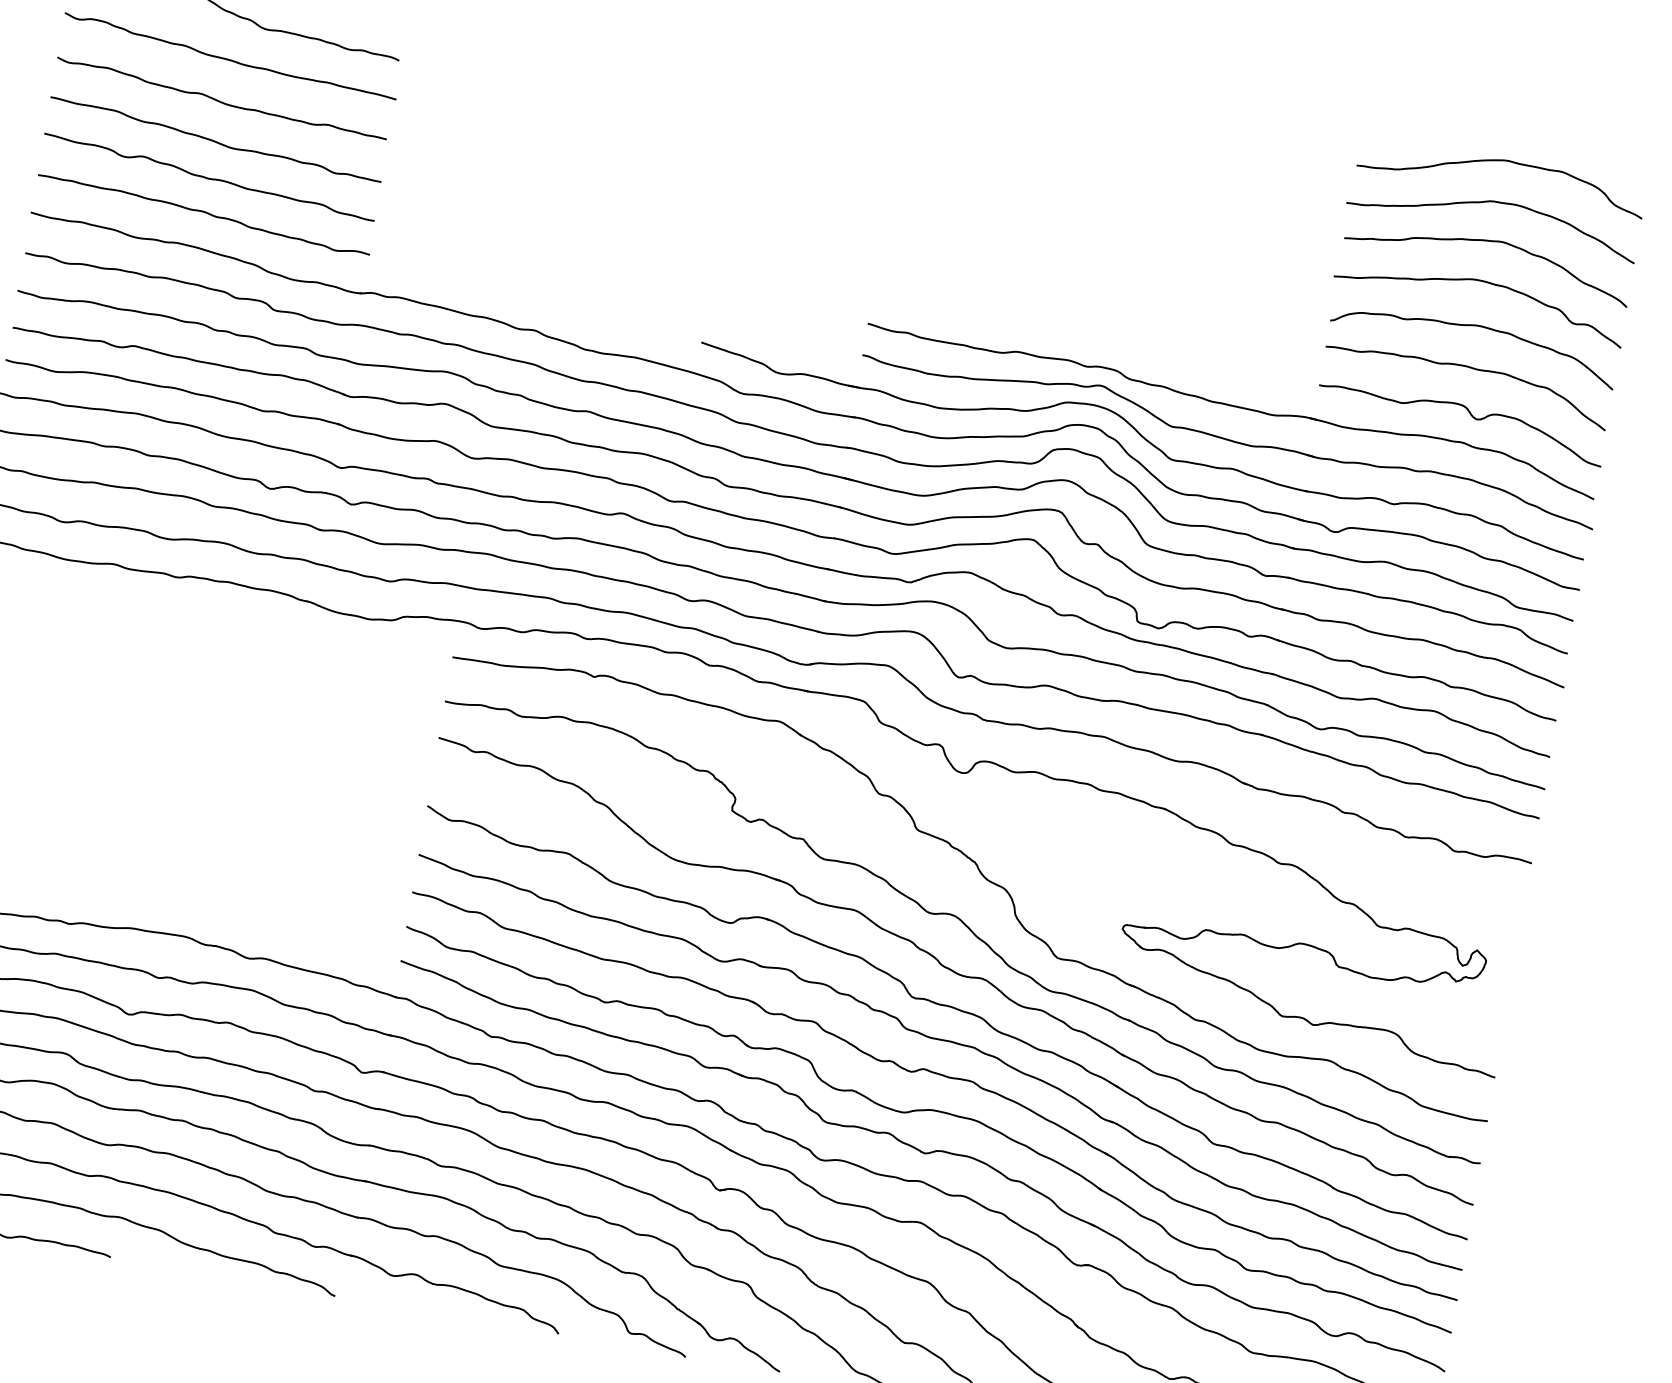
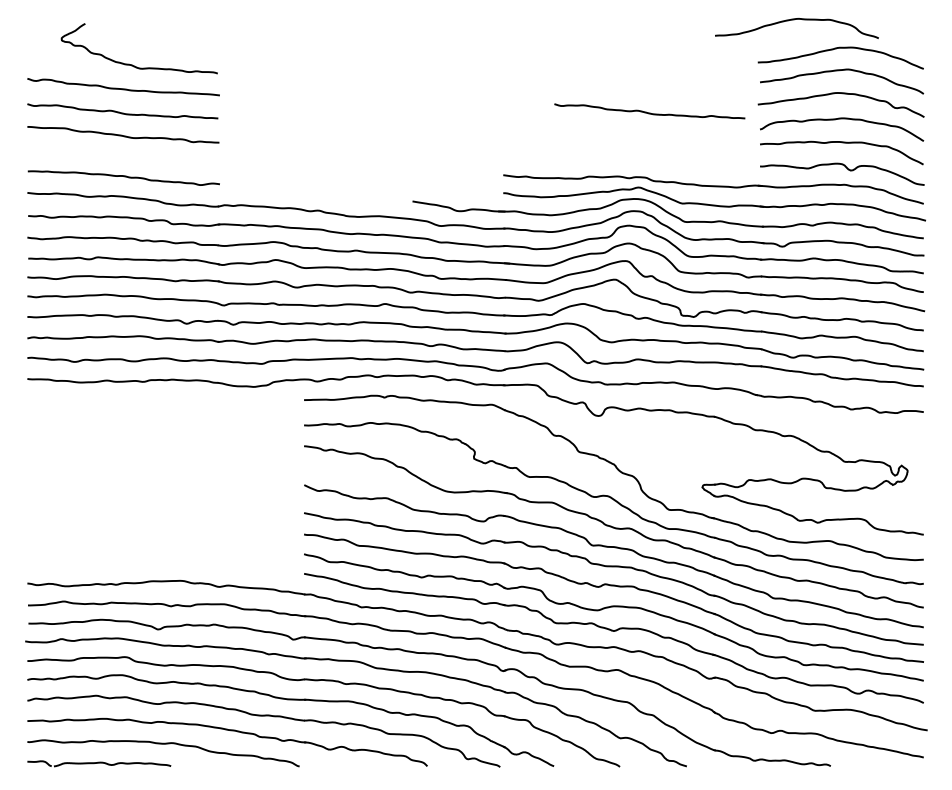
curve: (1500, 162) -> (794, 20), moved
curve: (209, 177) -> (123, 156), removed
curve: (1142, 257) -> (649, 112), added

